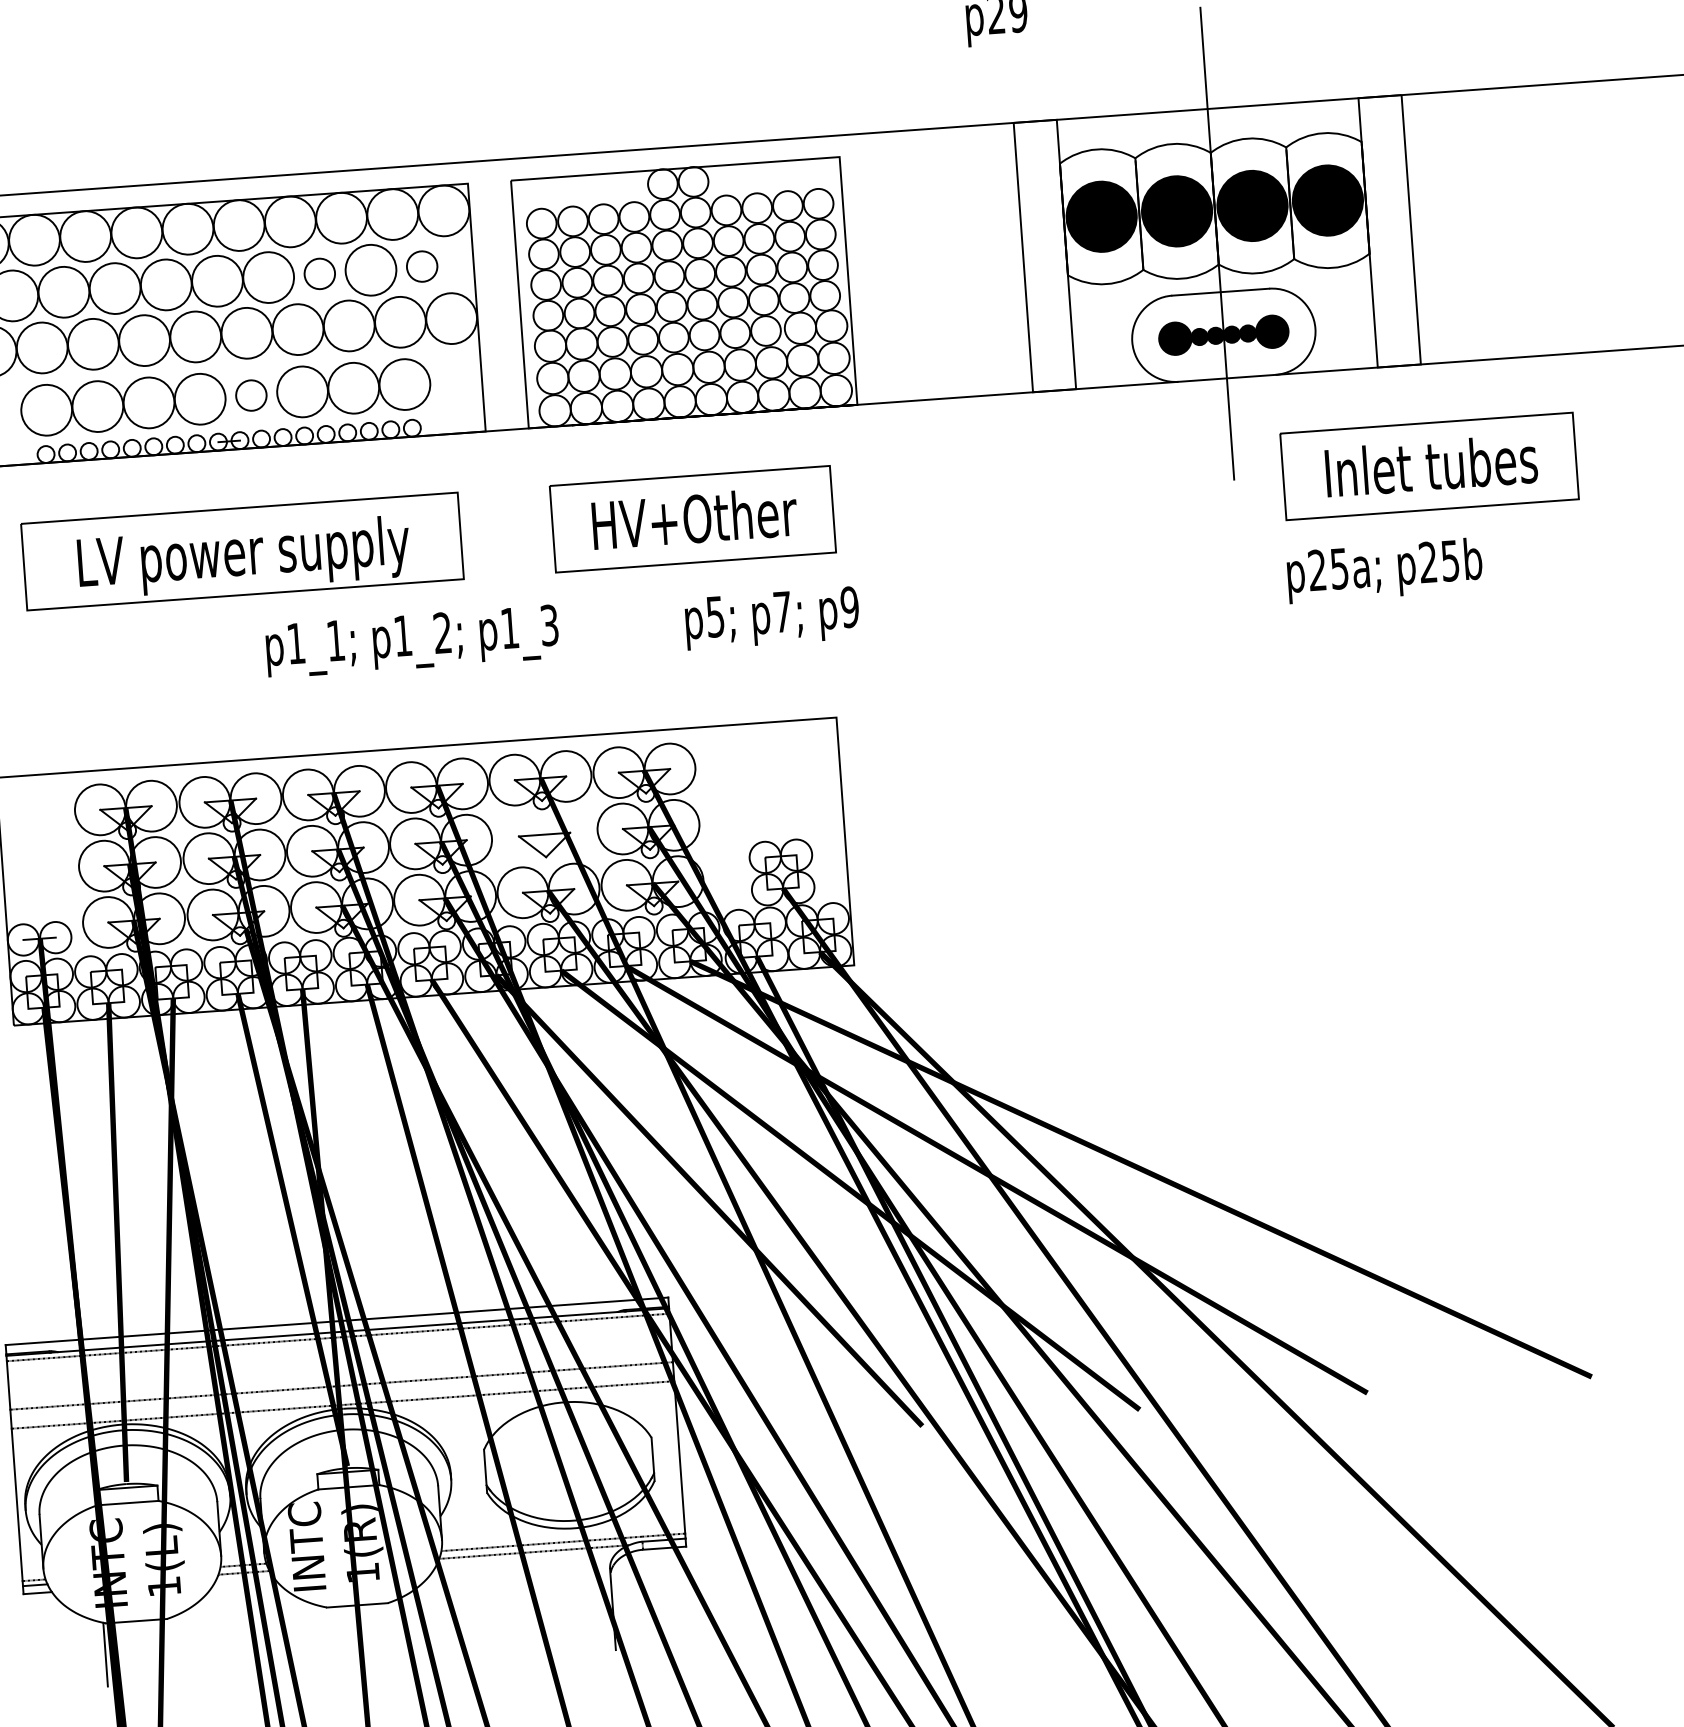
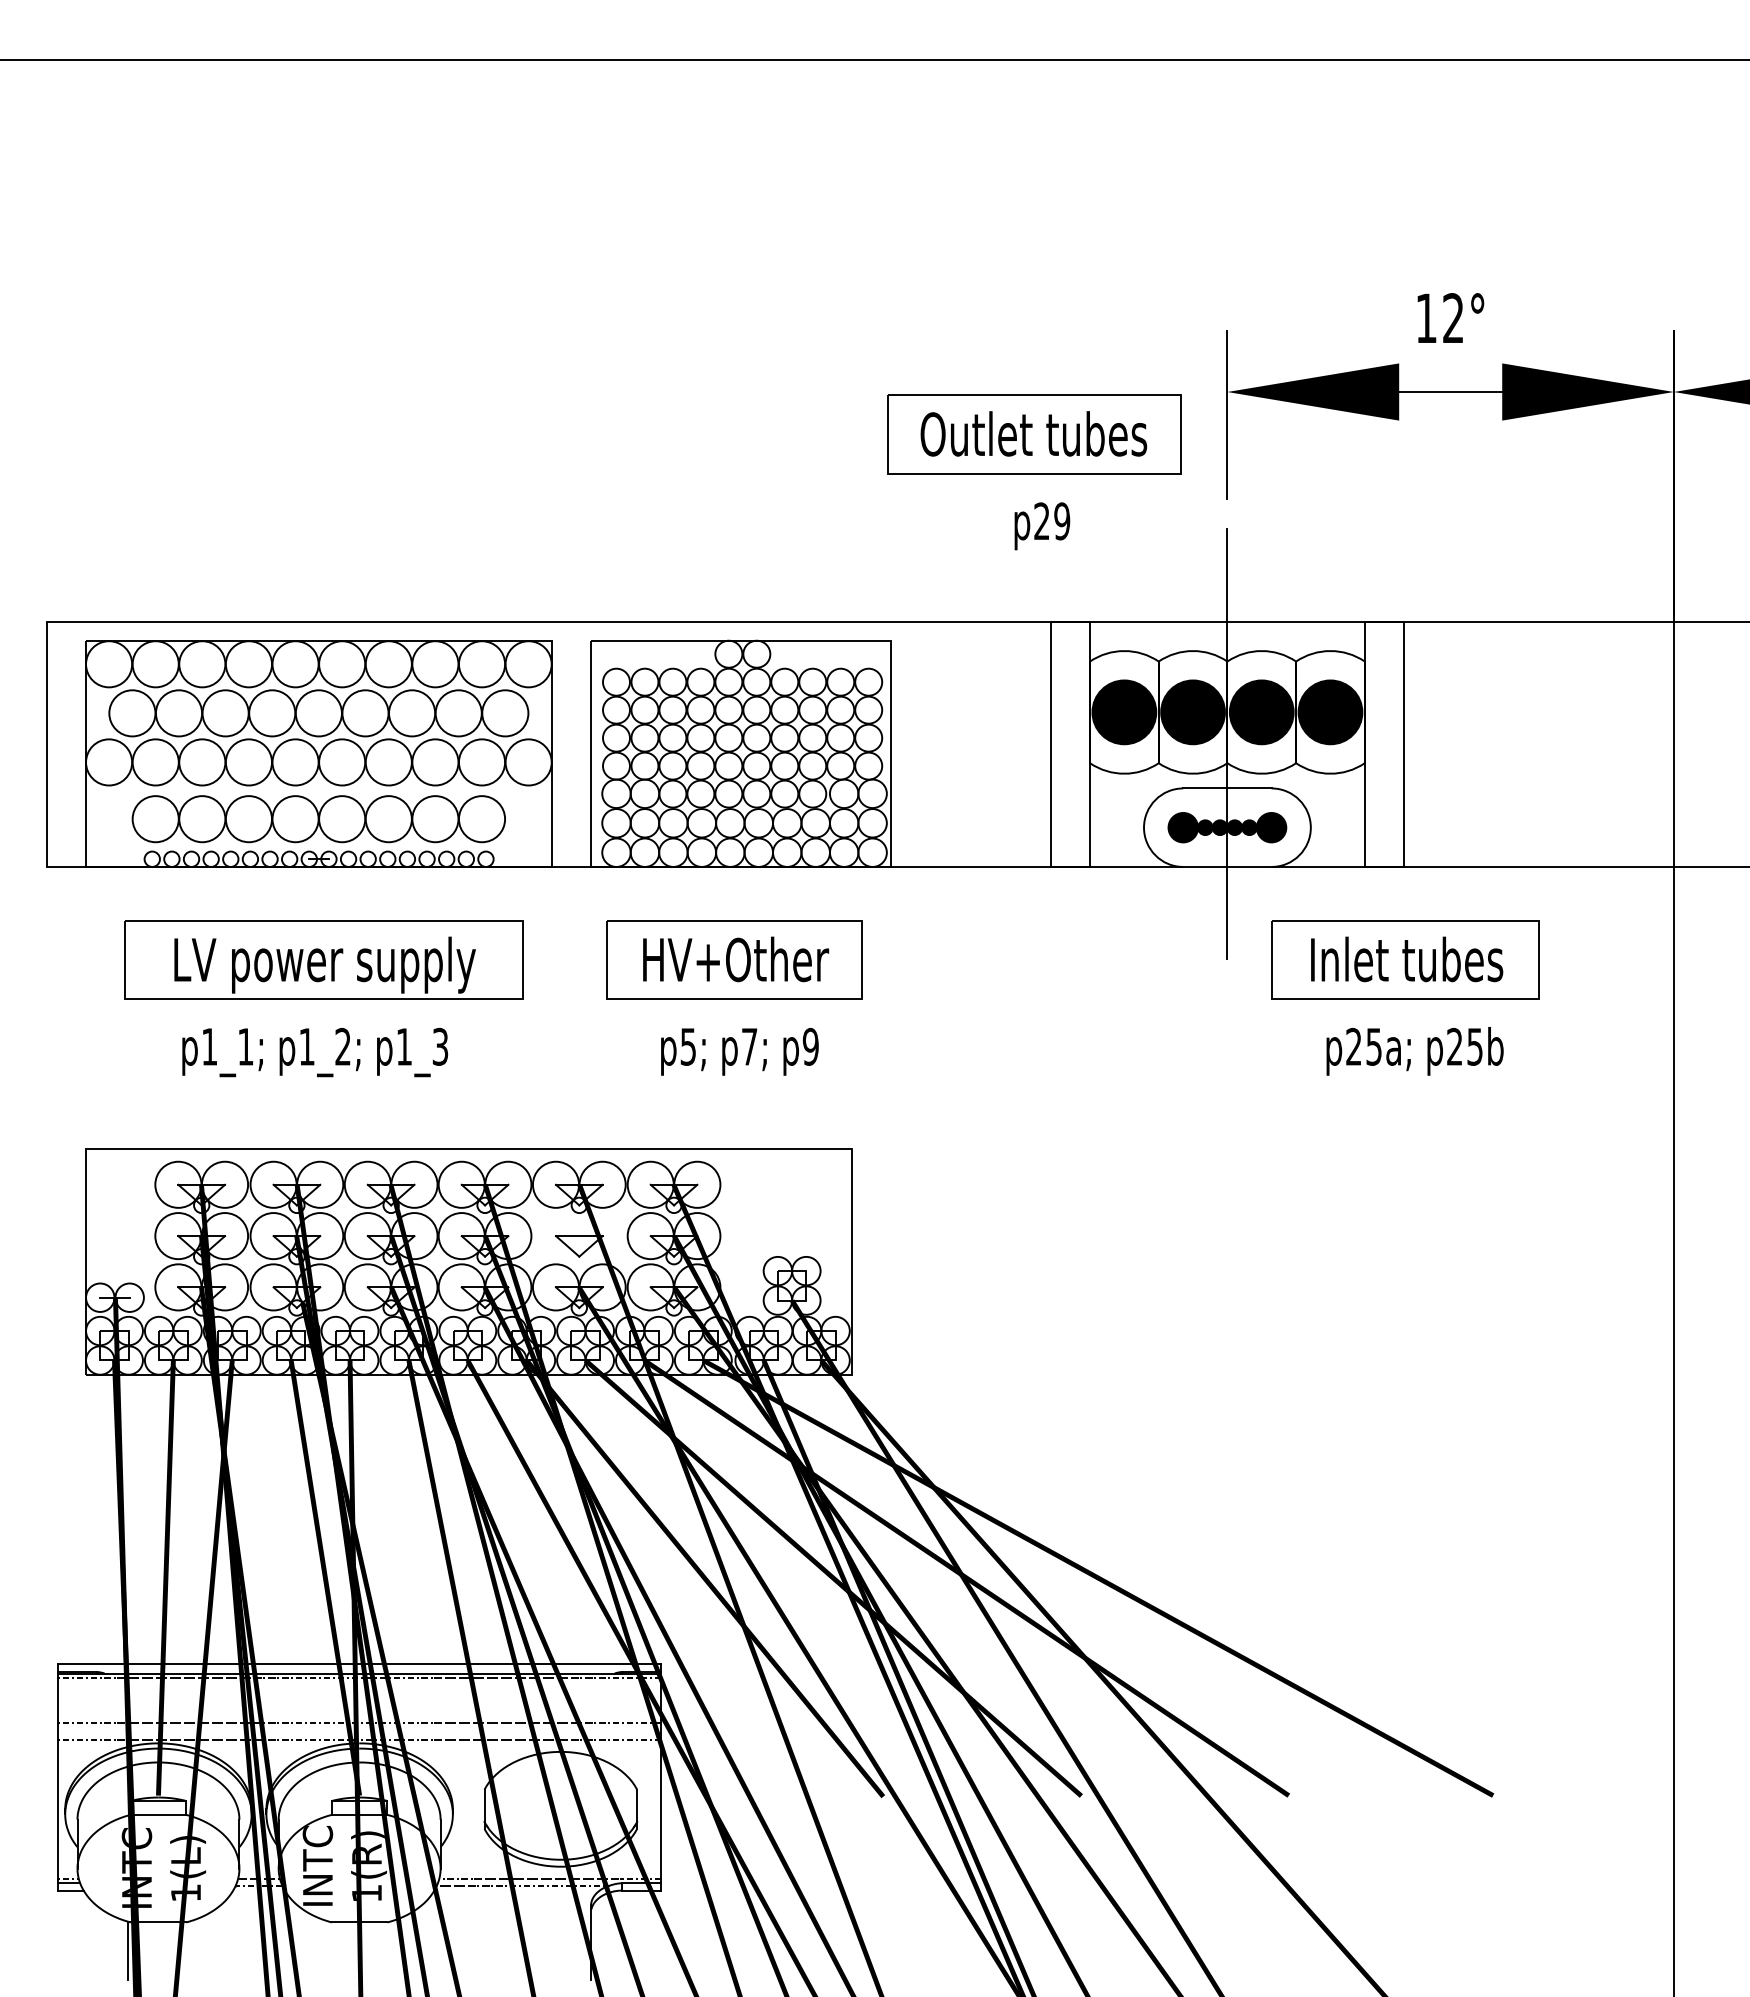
circle: (422, 266) -> (505, 713), size x1.67
circle: (320, 274) -> (412, 713), size x1.67
circle: (251, 395) -> (342, 819), size x1.67
text: (1384, 570) -> (1414, 1051), moved
text: (771, 617) -> (739, 1051), moved
text: (412, 641) -> (315, 1052), moved

